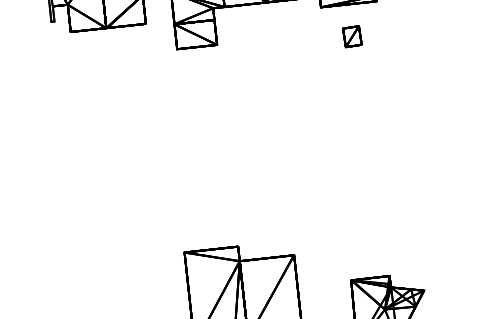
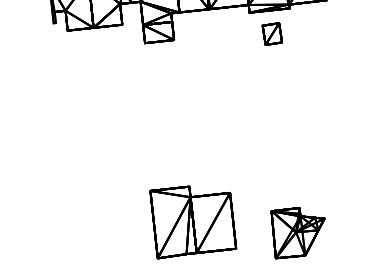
part: (352, 35) -> (272, 33), size x1.43

